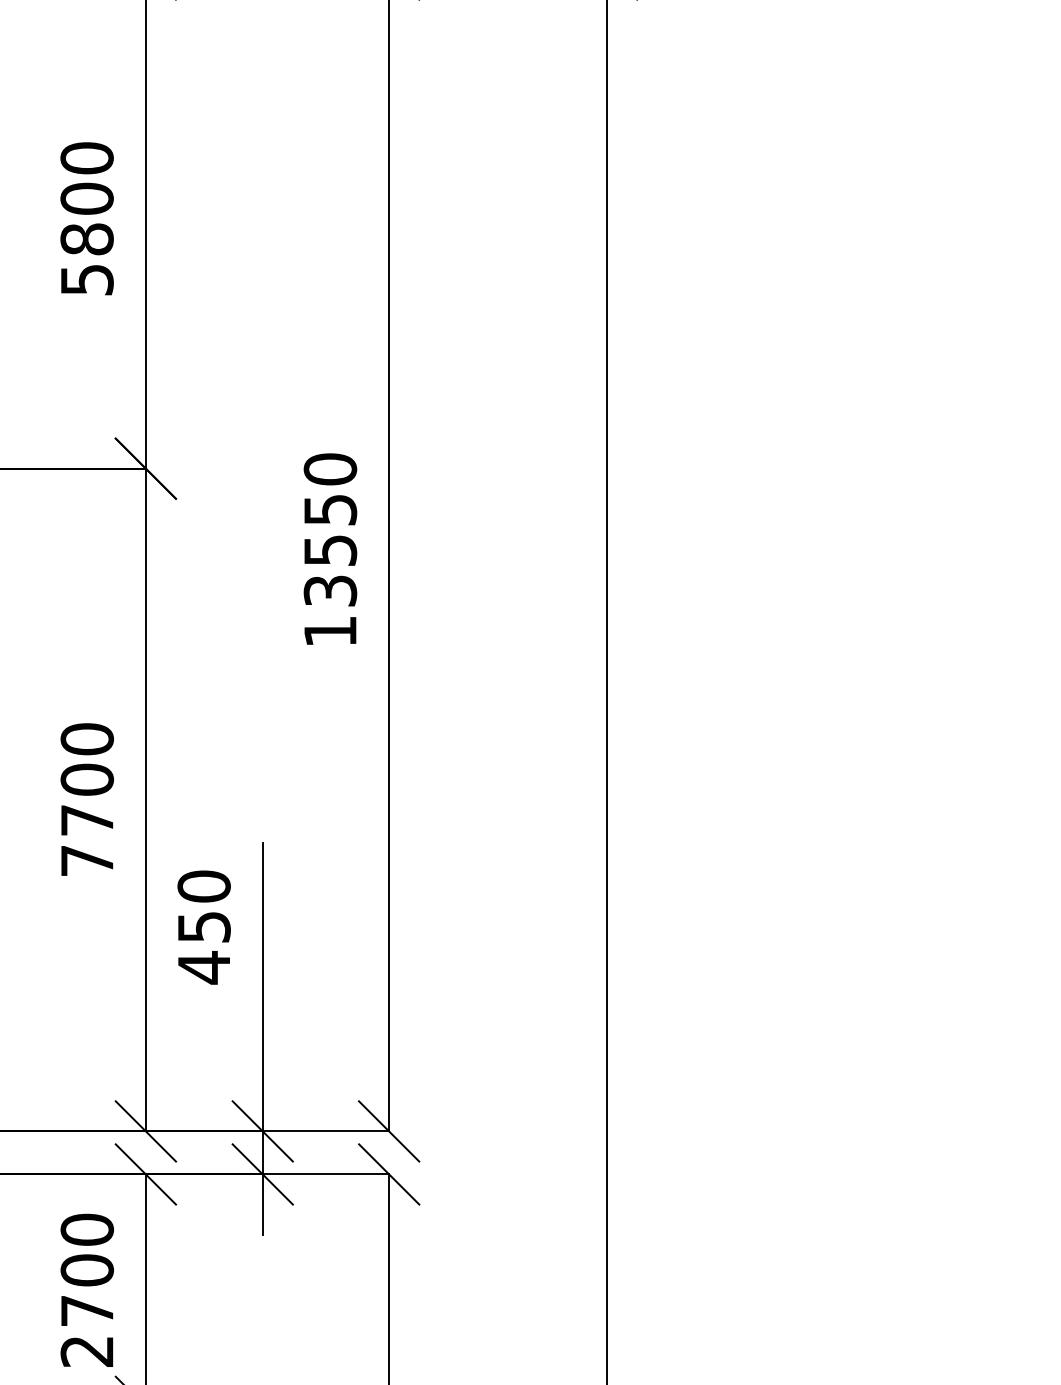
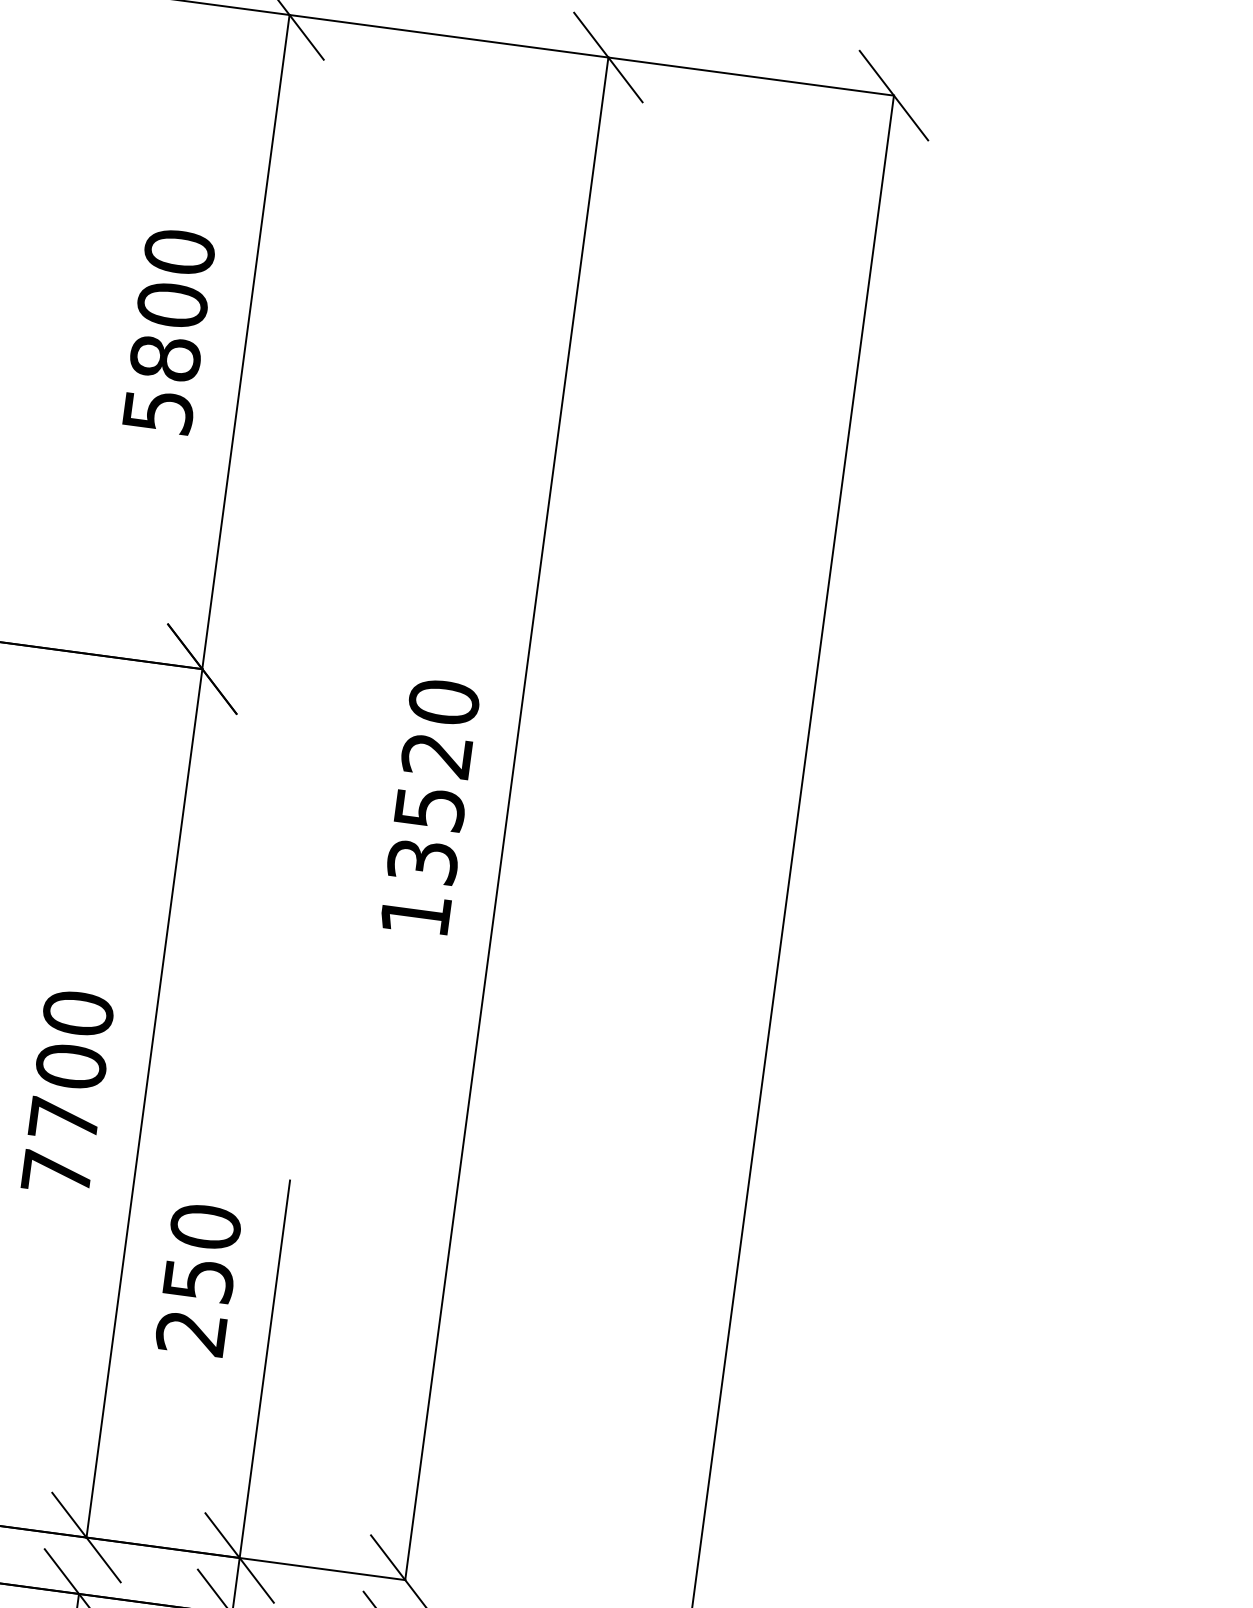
text: (330, 510) -> (436, 756), 13550 -> 13520
text: (203, 967) -> (190, 1332), 450 -> 250

